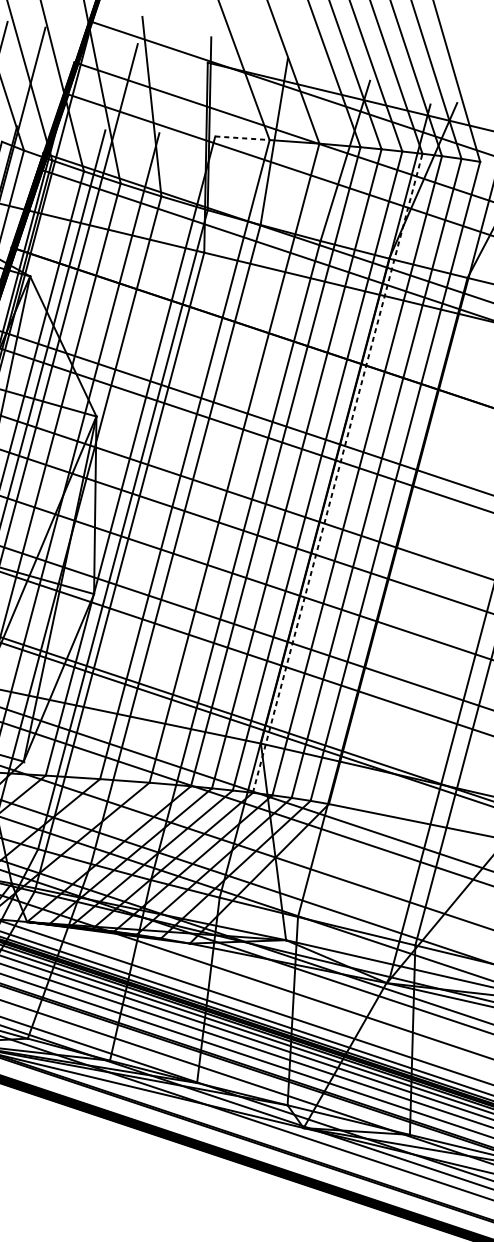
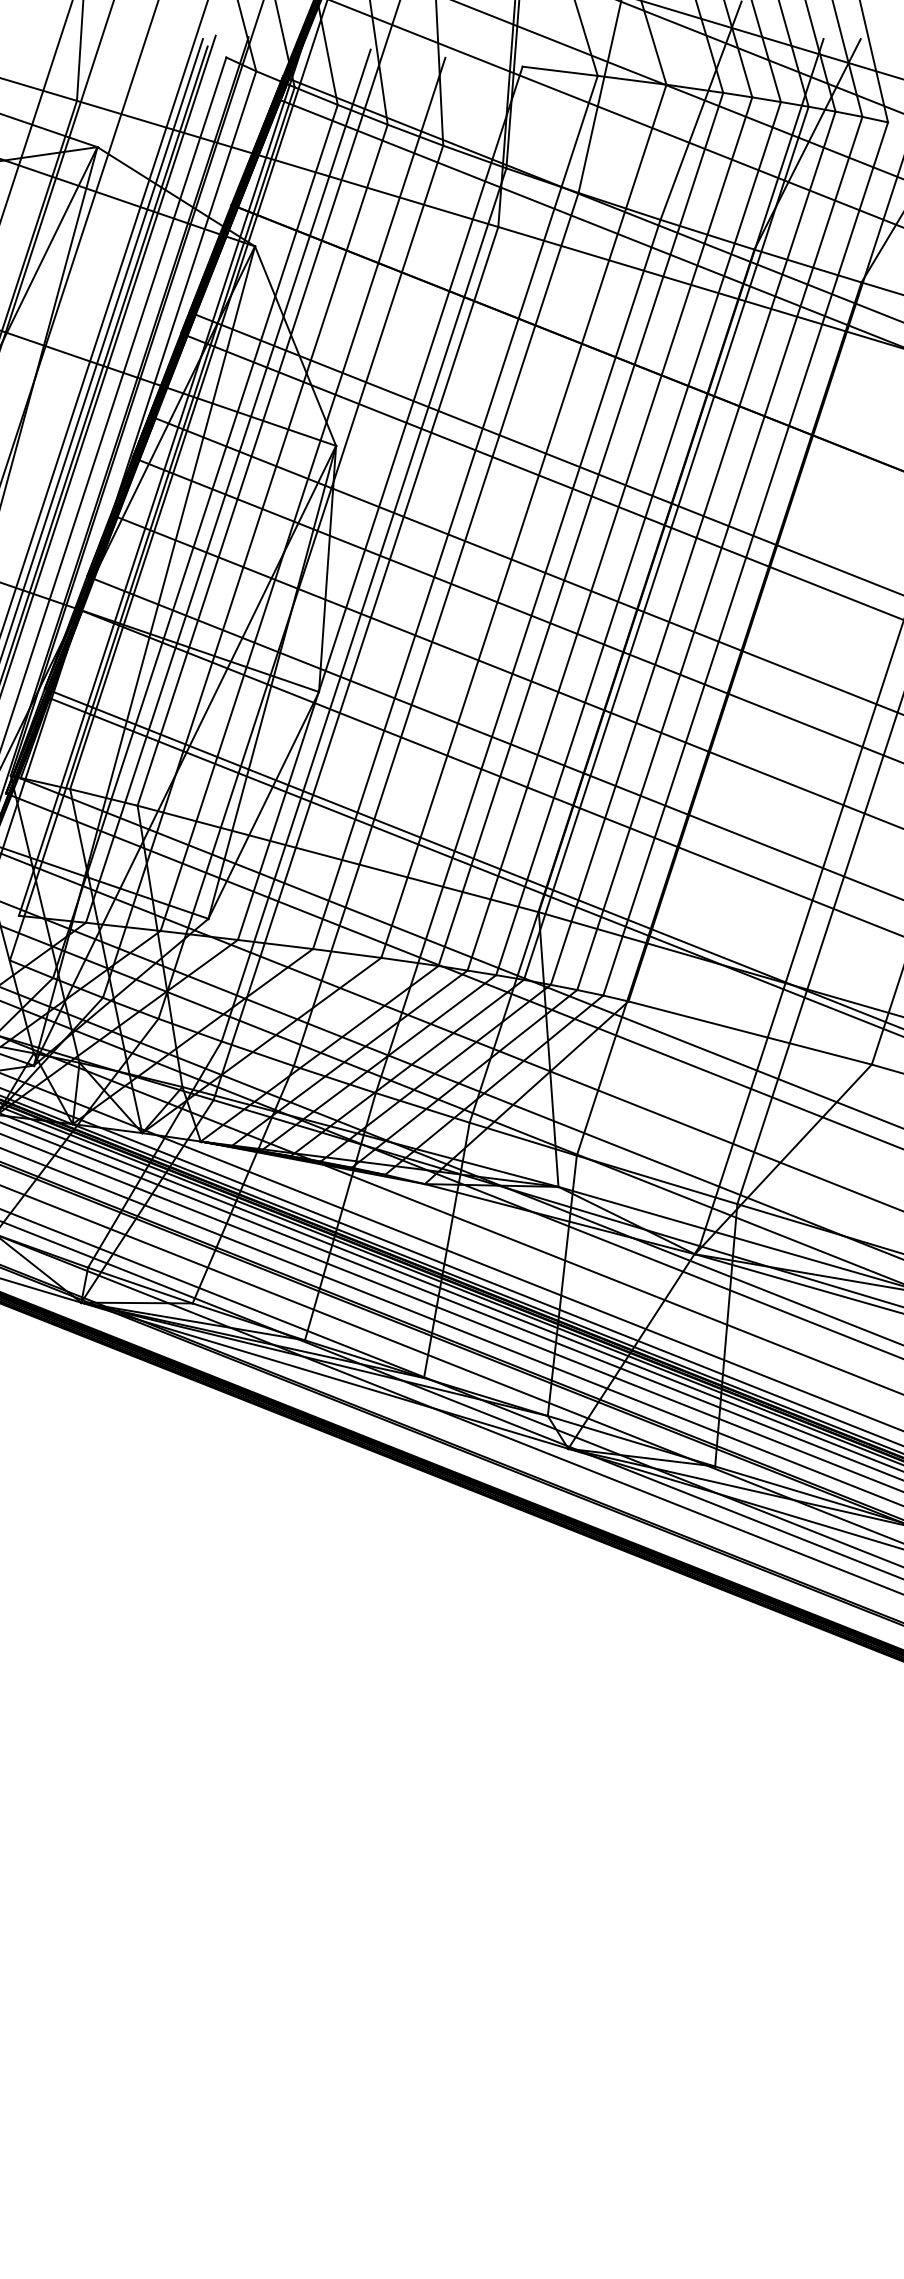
line: (242, 138) -> (560, 71), dashed -> solid
line: (337, 472) -> (666, 542), dashed -> solid

